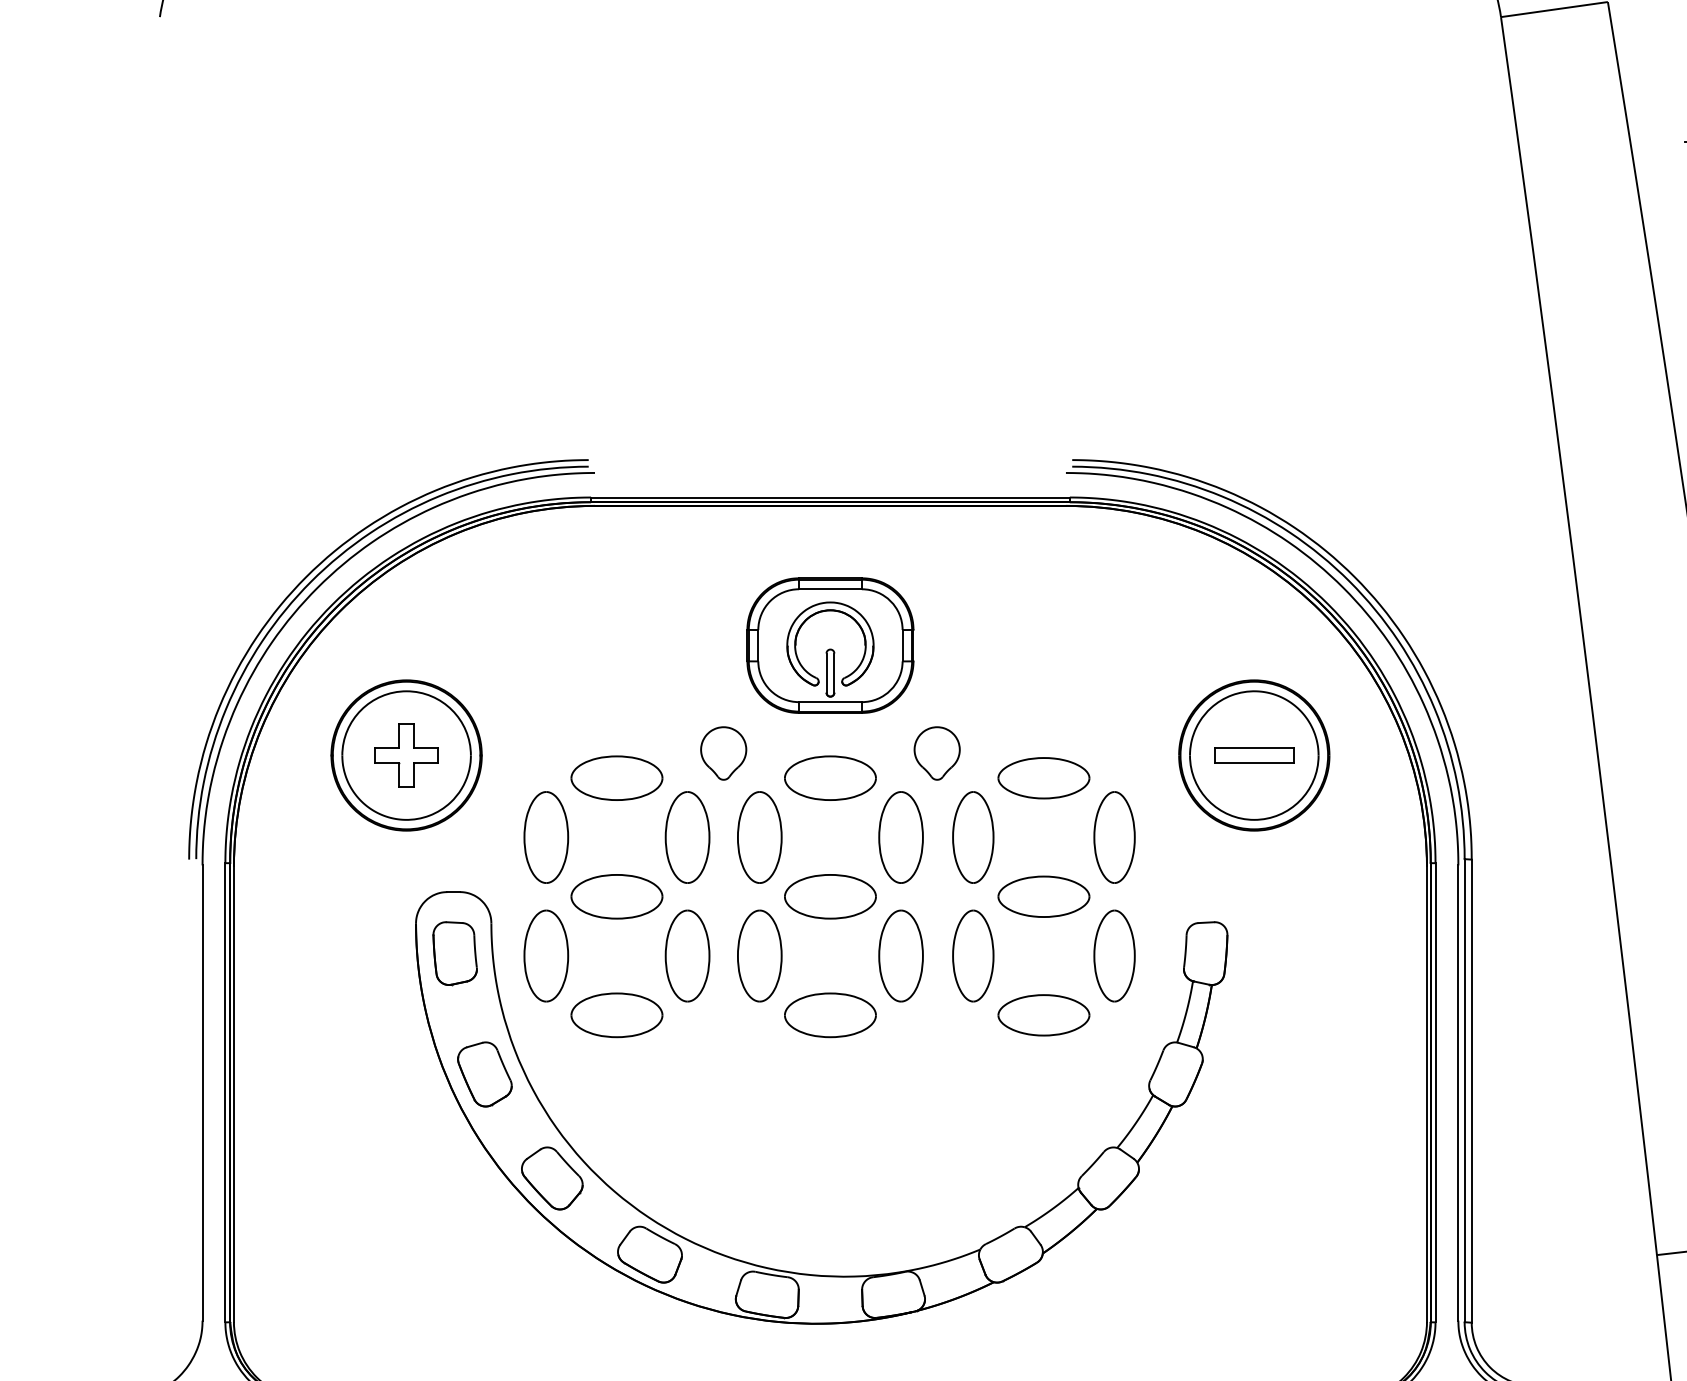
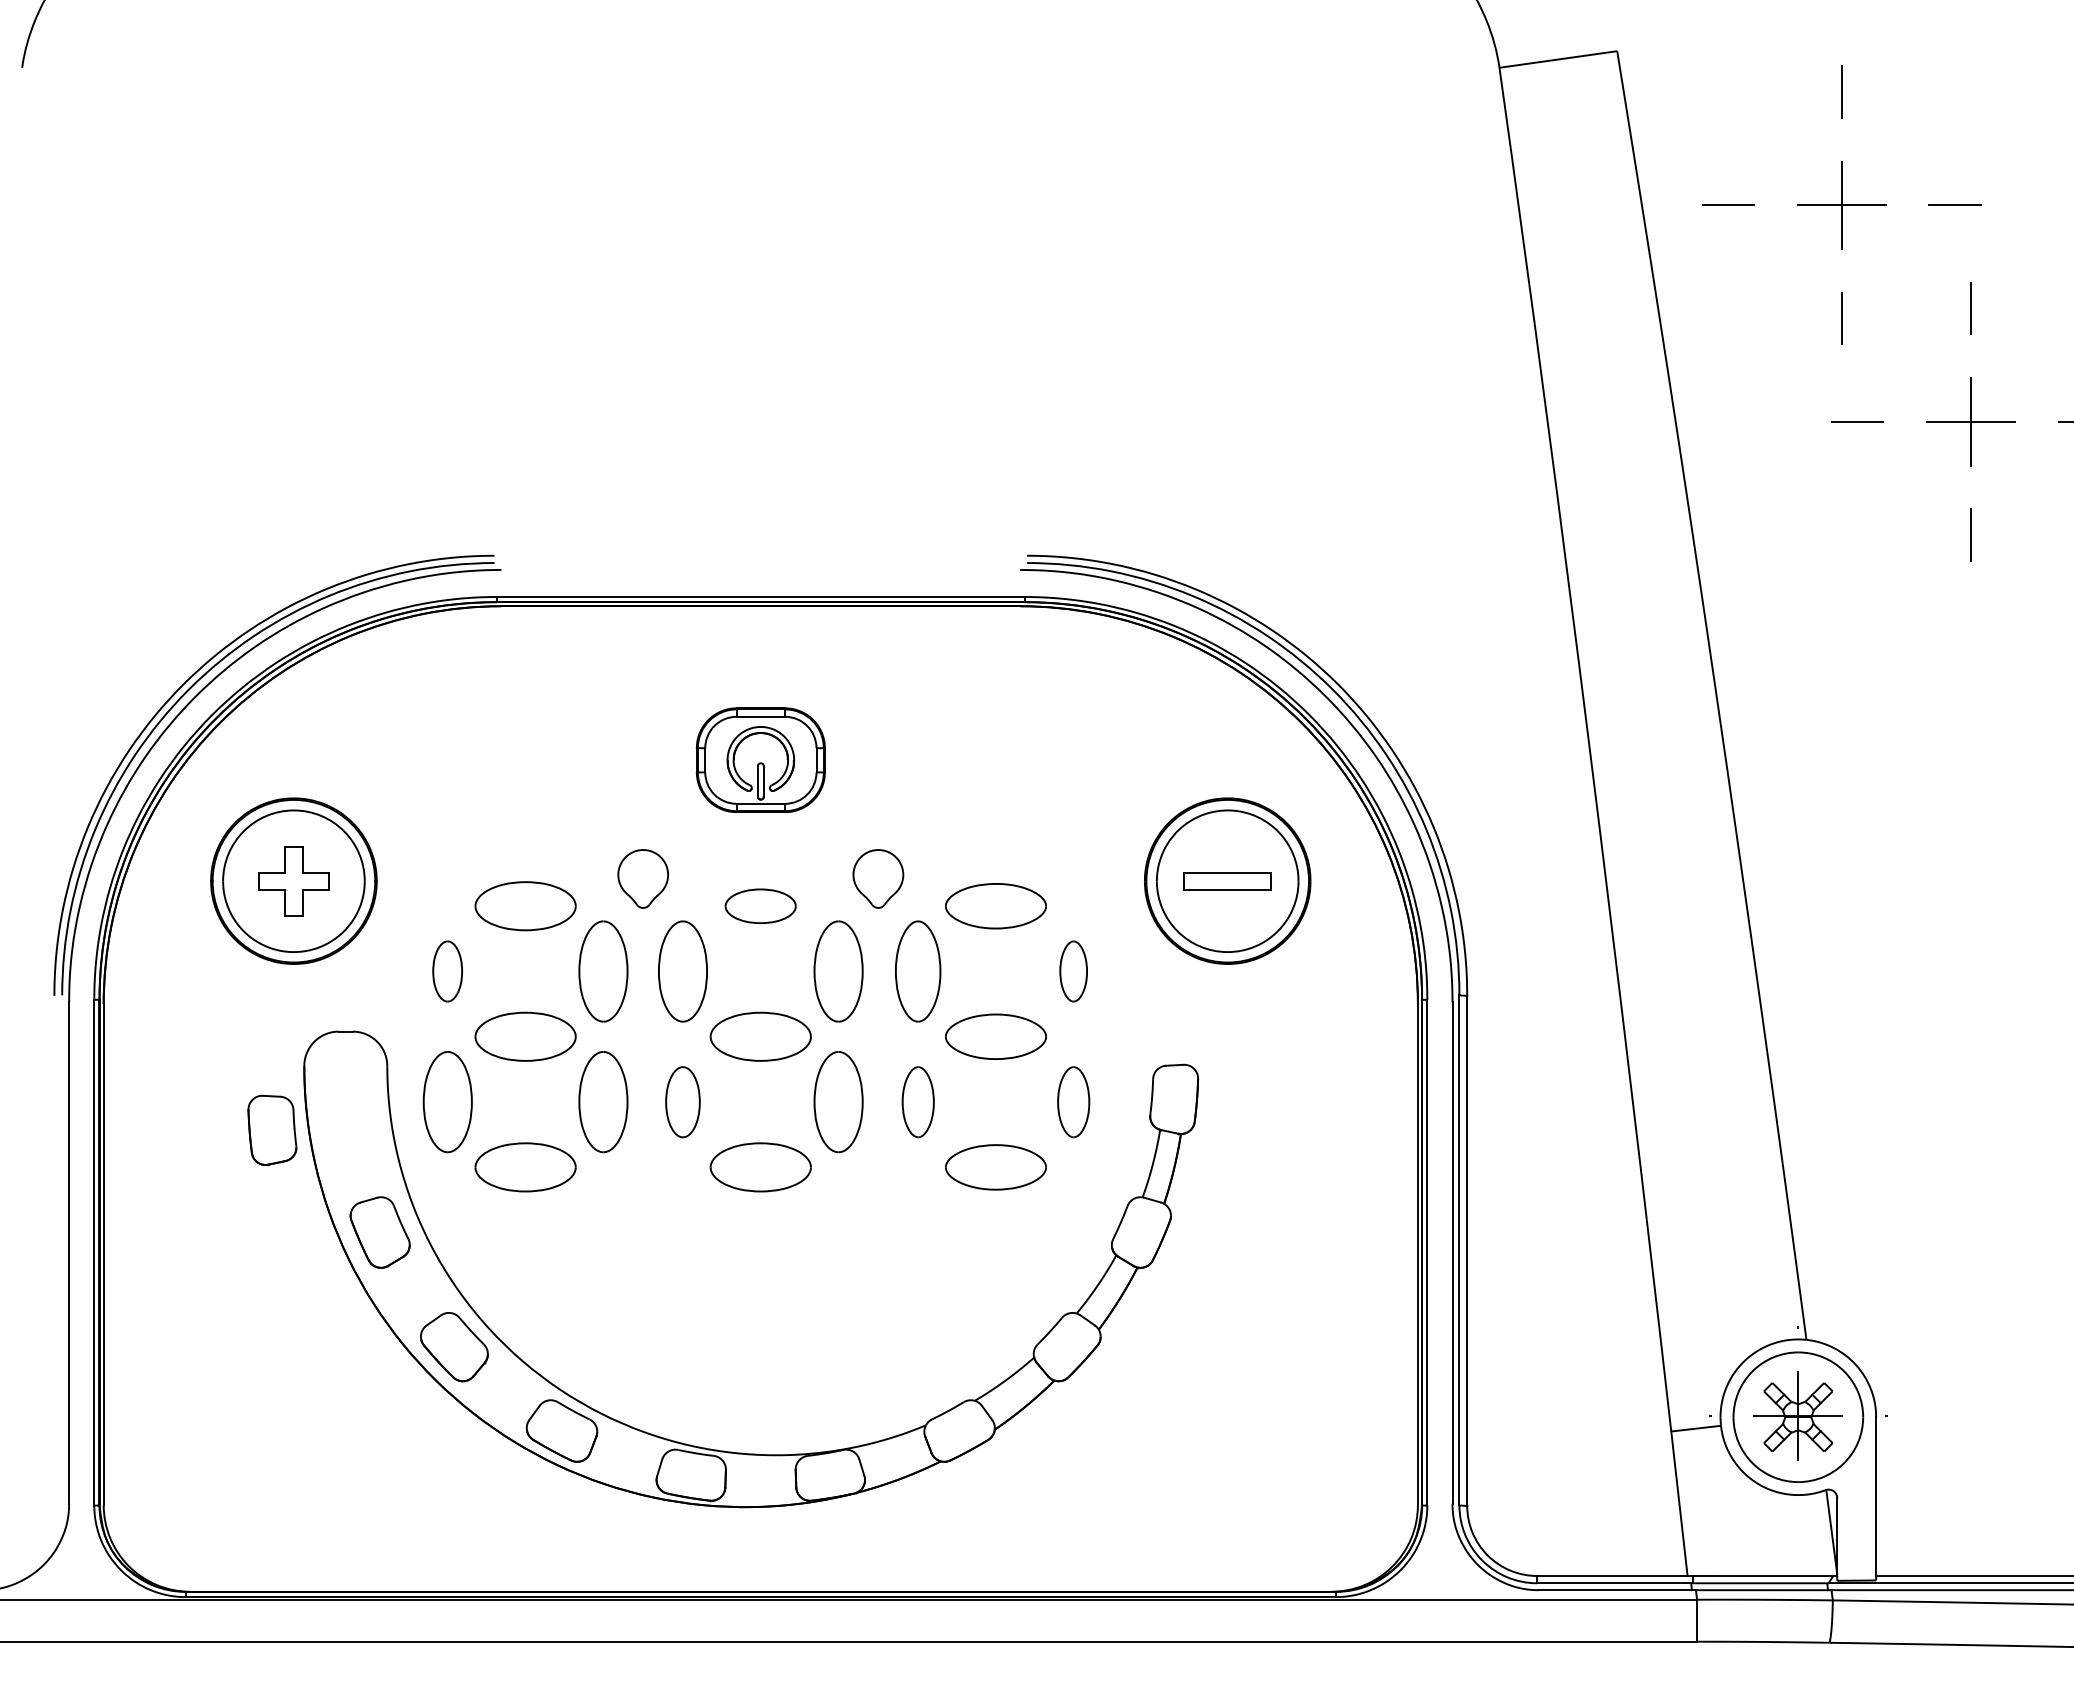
part: (830, 645) -> (760, 760), size x0.7
part: (830, 778) -> (760, 906), size x0.7
part: (546, 837) -> (447, 971), size x0.6
part: (1114, 837) -> (1073, 971), size x0.6
part: (455, 953) -> (272, 1130), moved
part: (759, 956) -> (682, 1102), size x0.7
part: (973, 956) -> (918, 1102), size x0.7
part: (1114, 956) -> (1073, 1102), size x0.7

